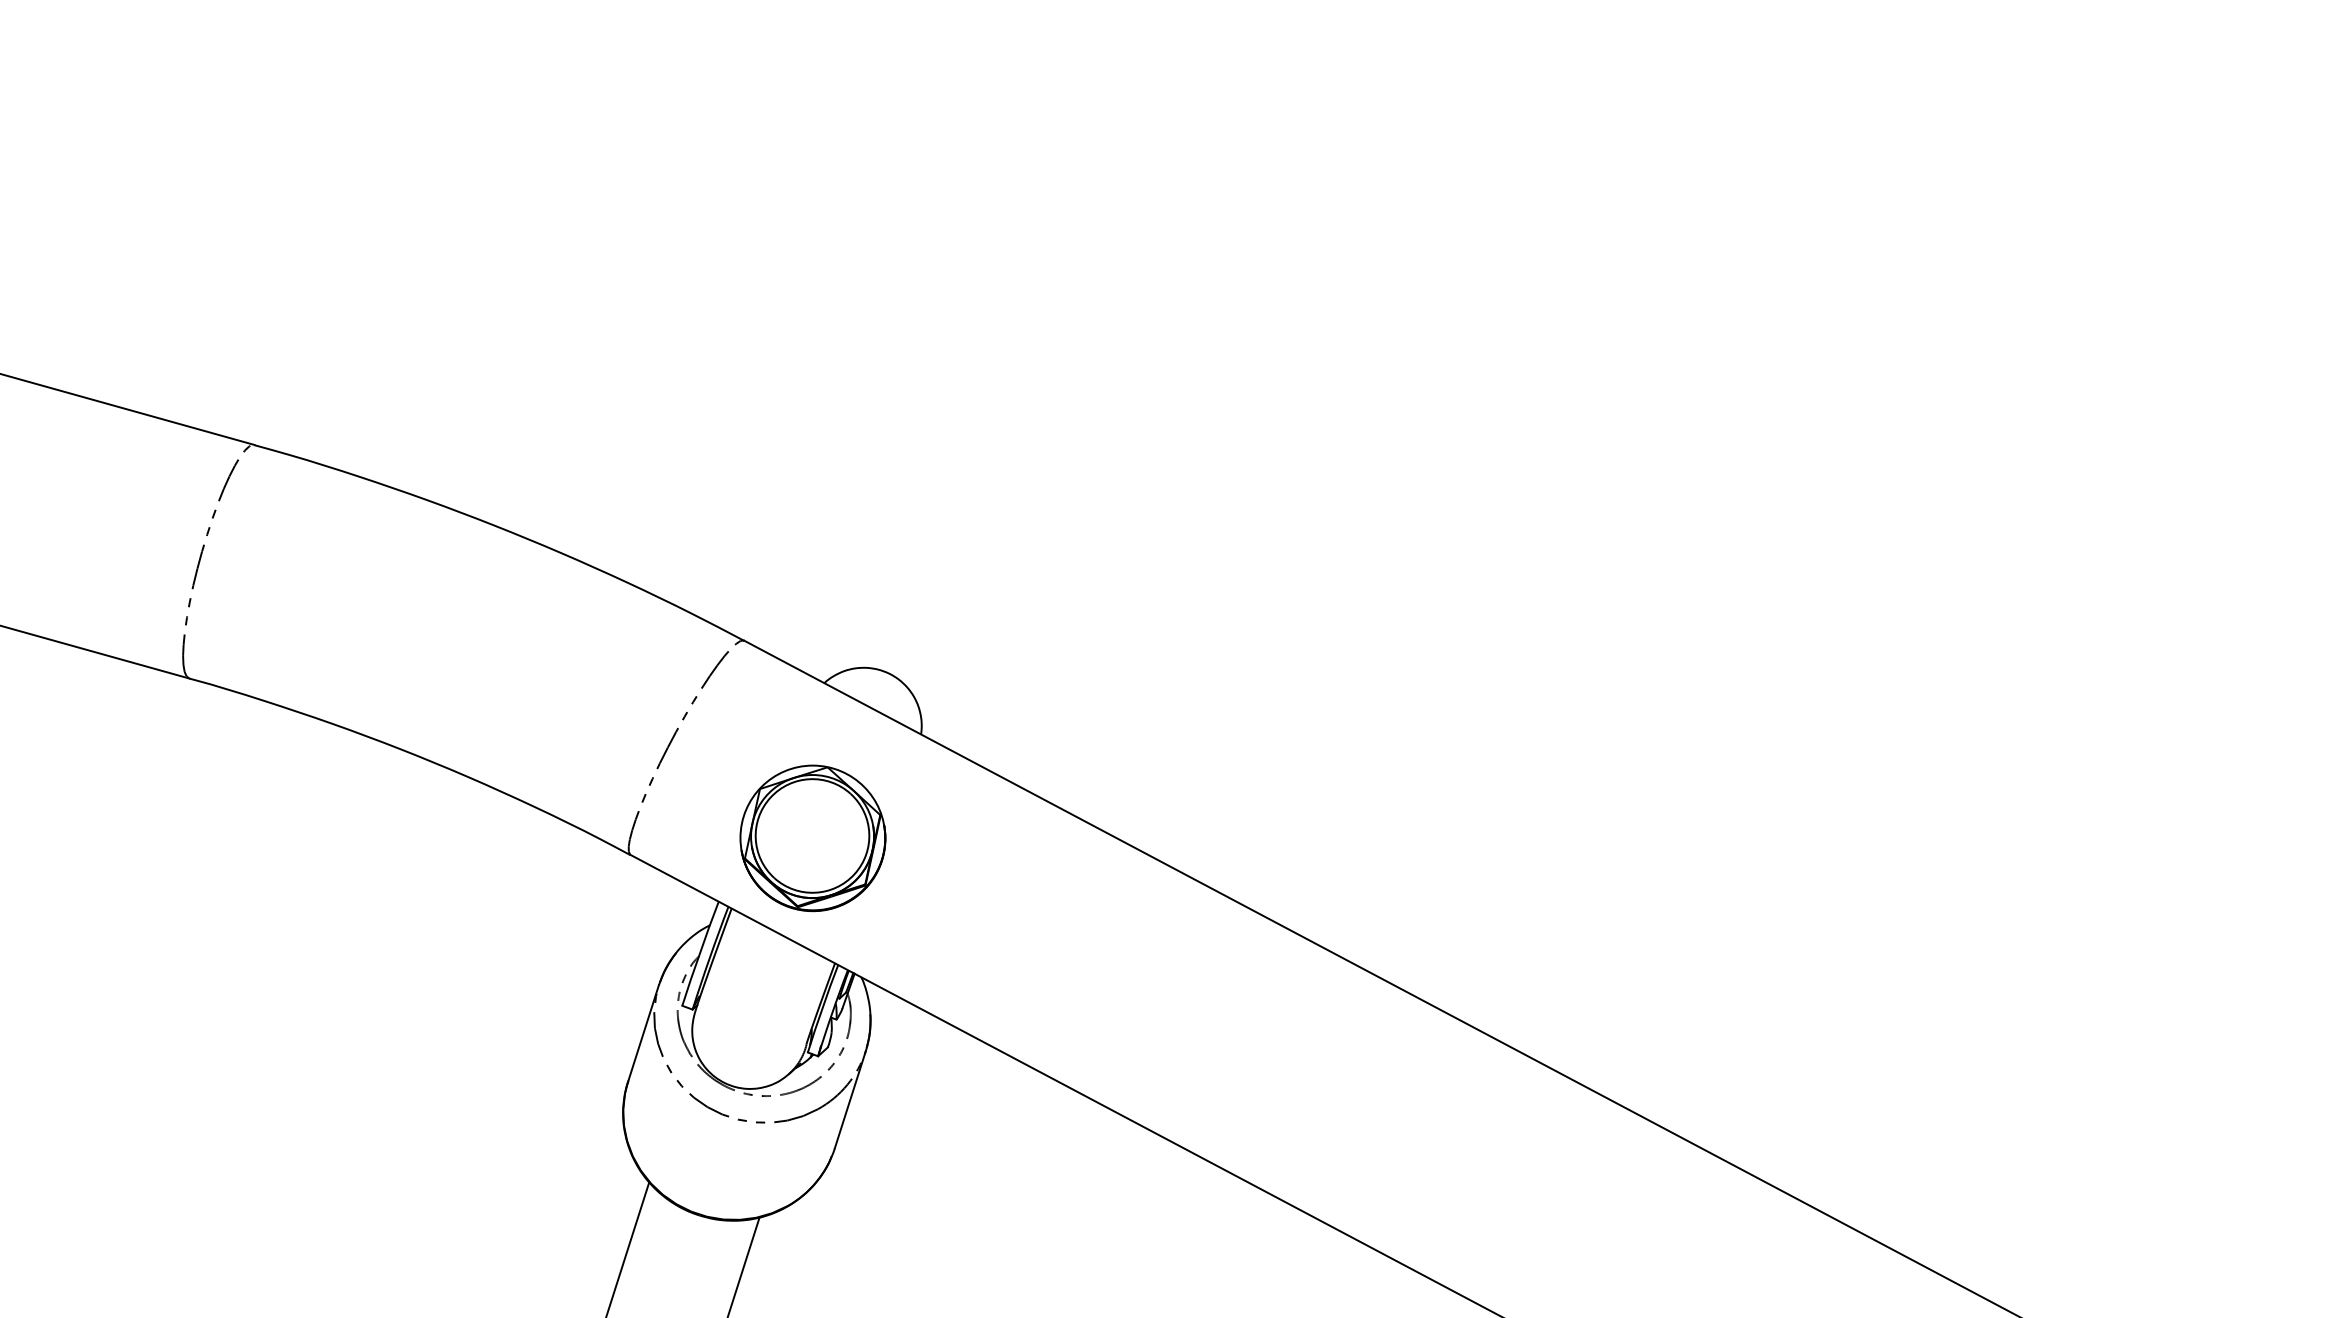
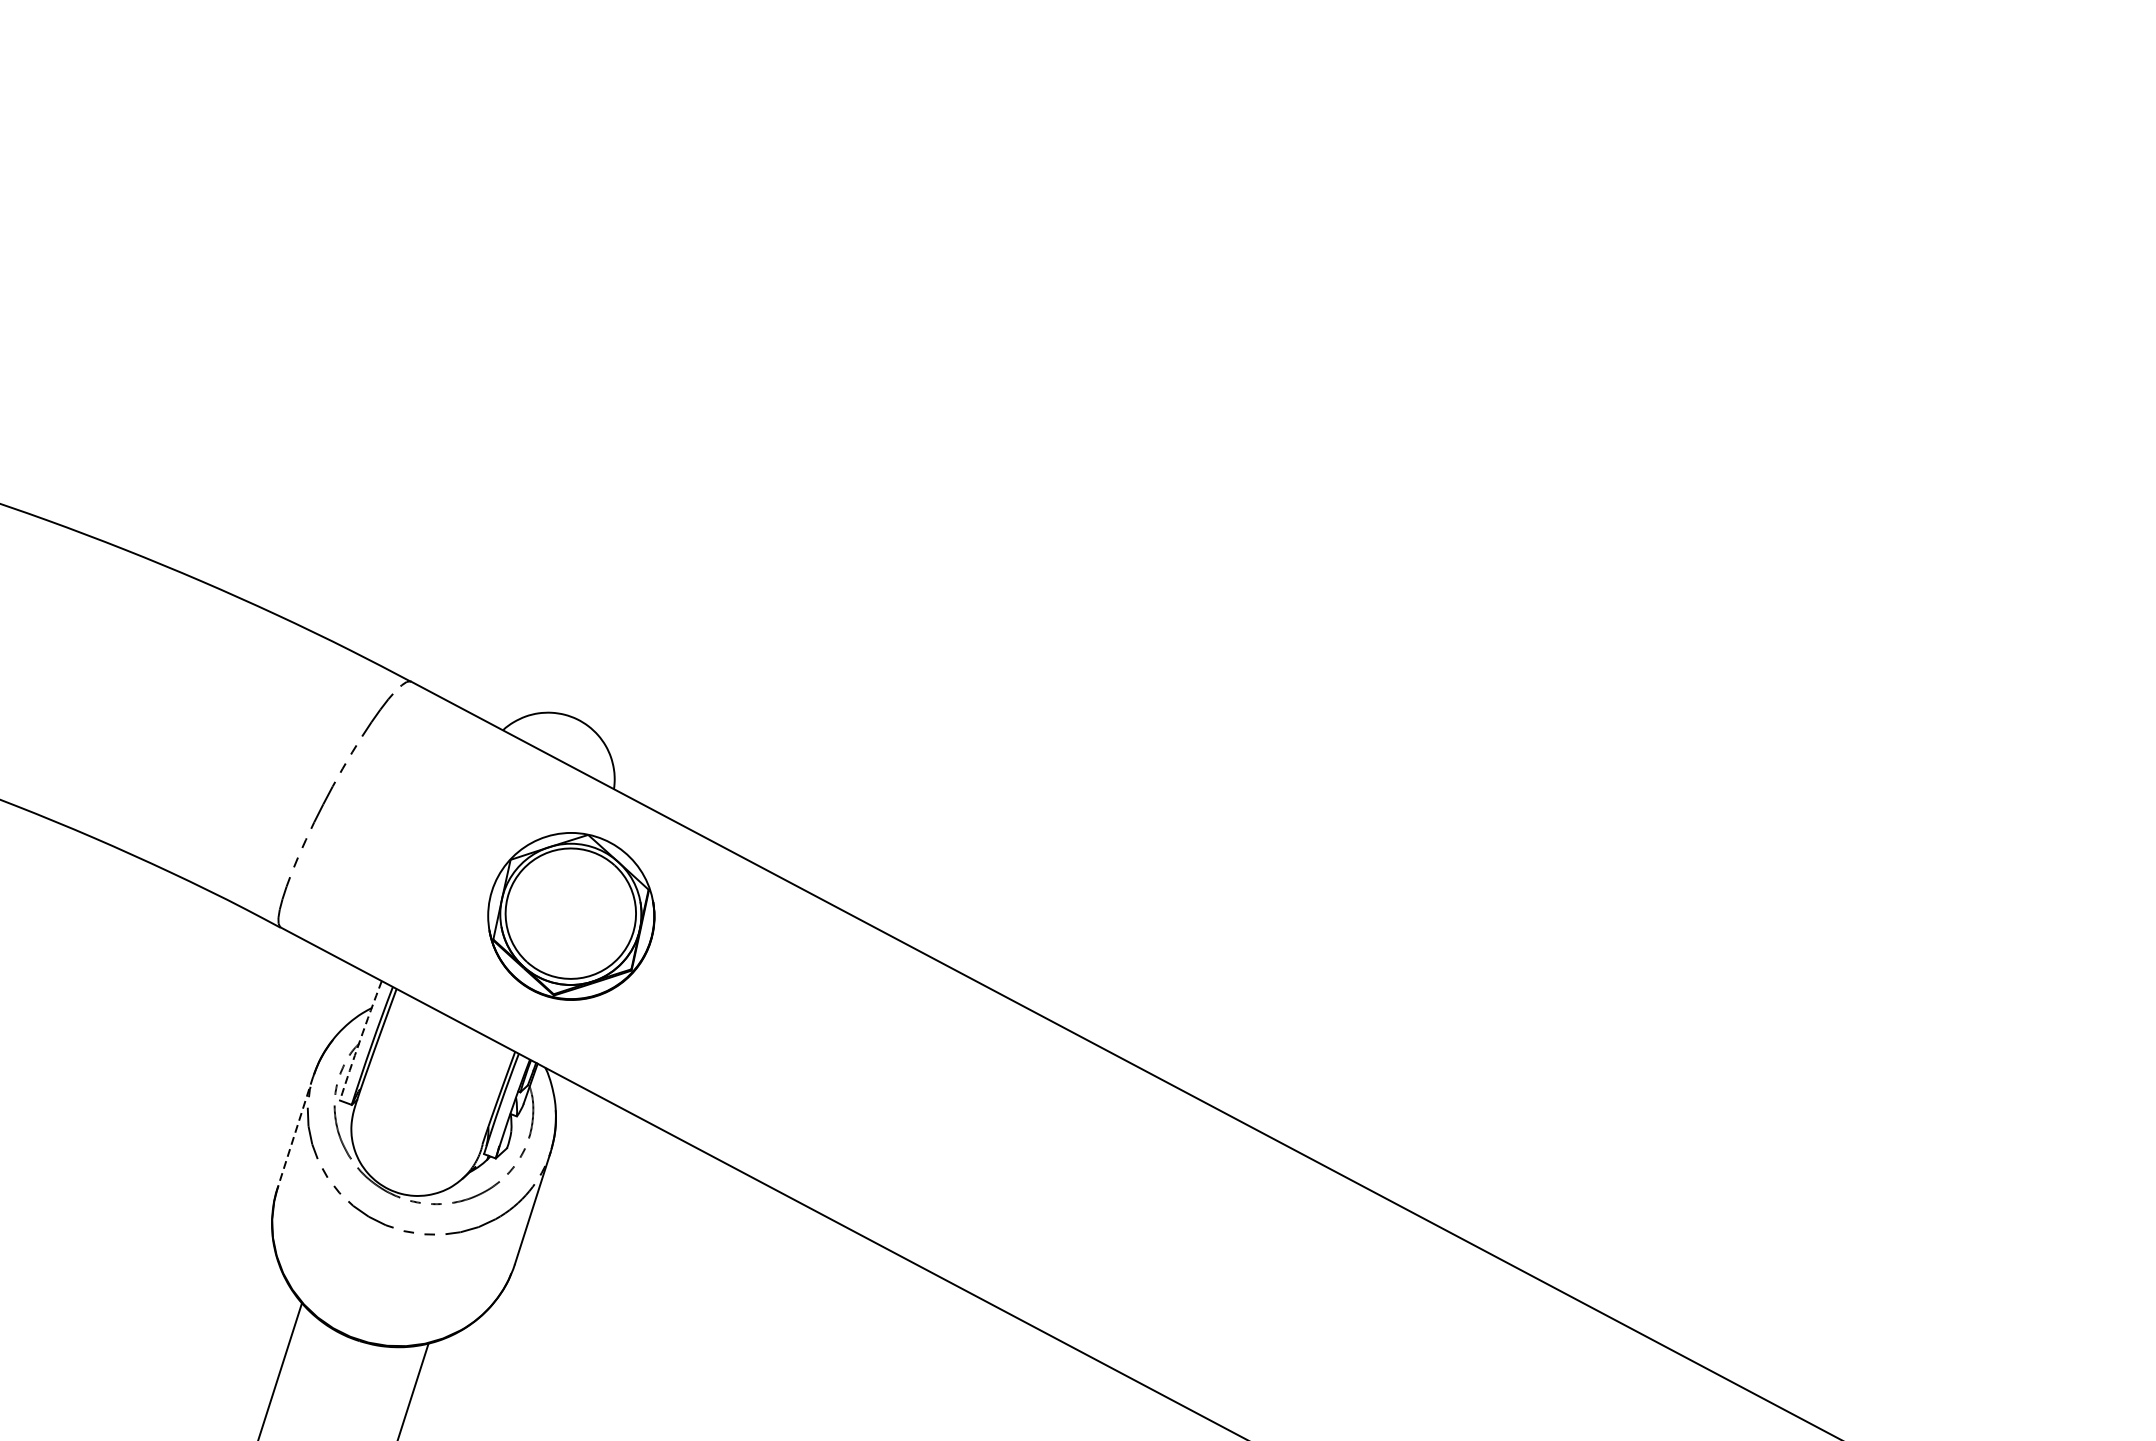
part: (812, 838) -> (570, 916), moved
arc: (699, 953) -> (359, 1040), solid -> dashed
line: (643, 1033) -> (295, 1132), solid -> dashed

